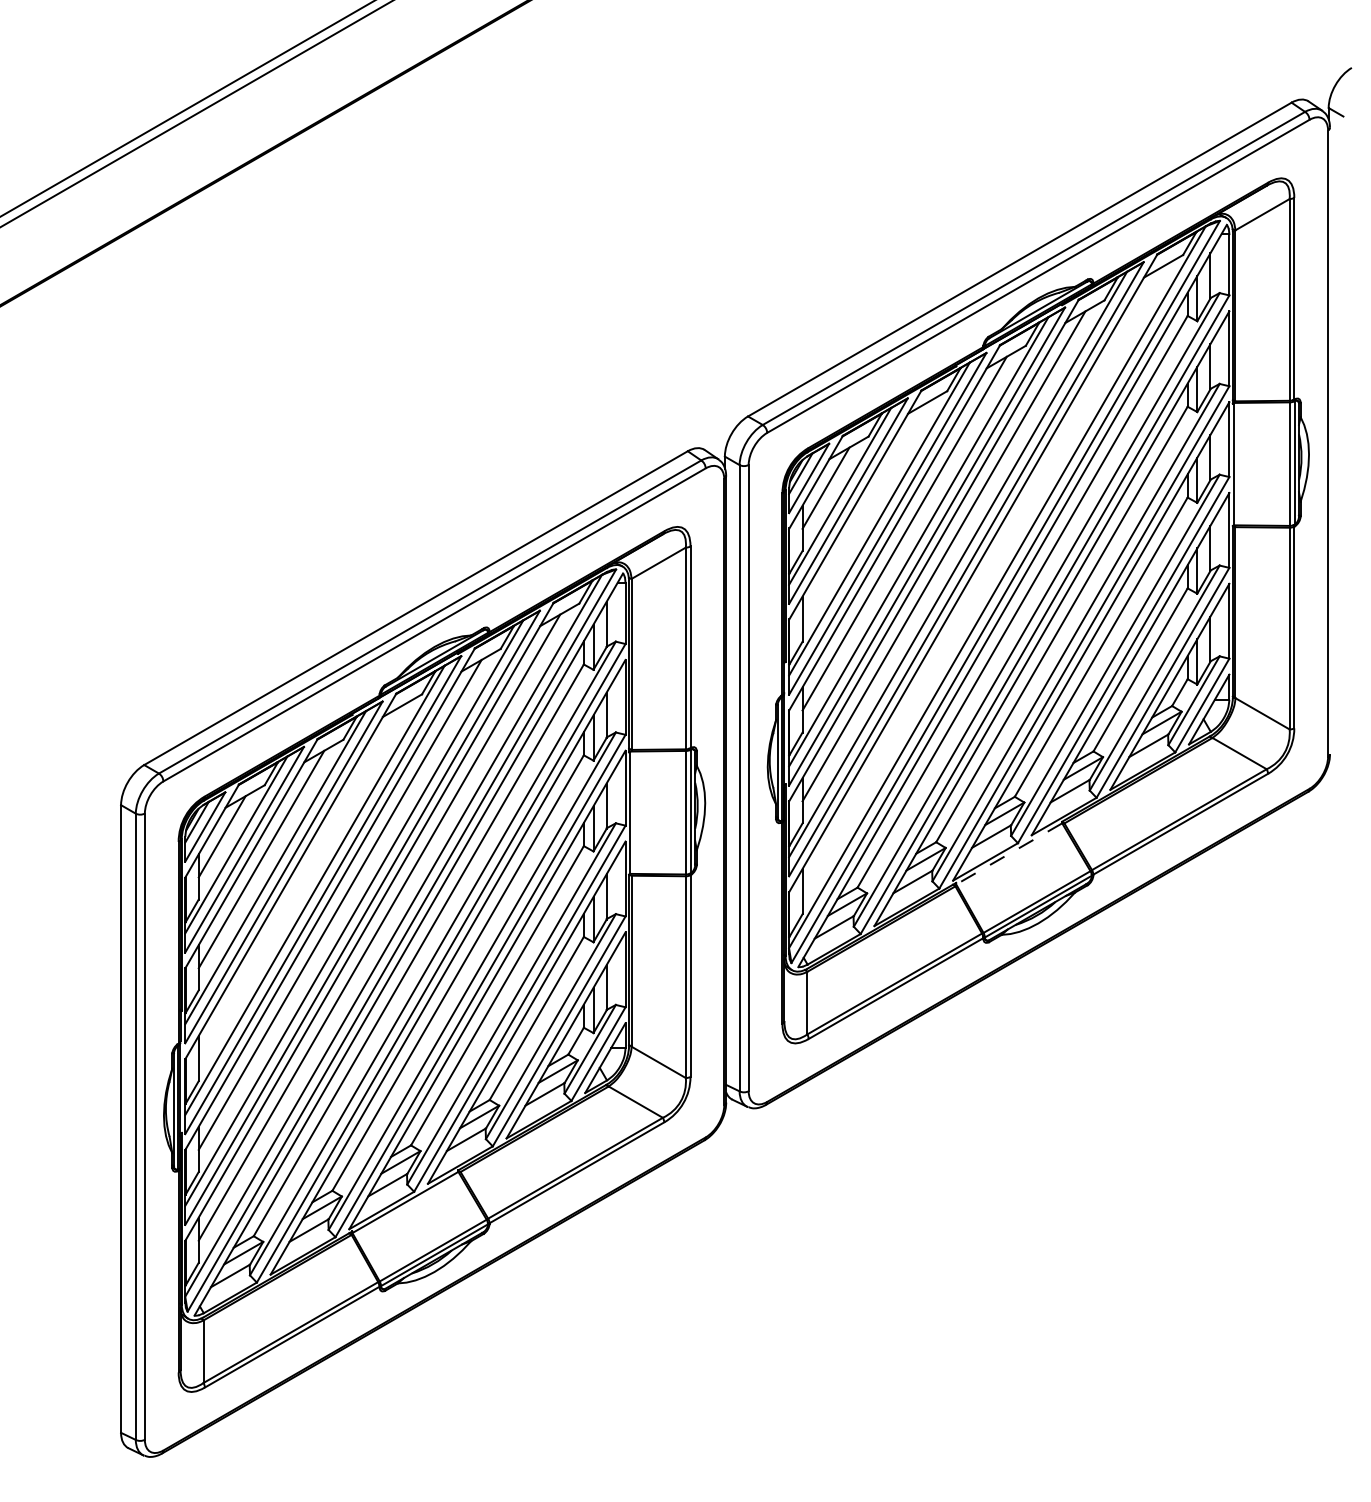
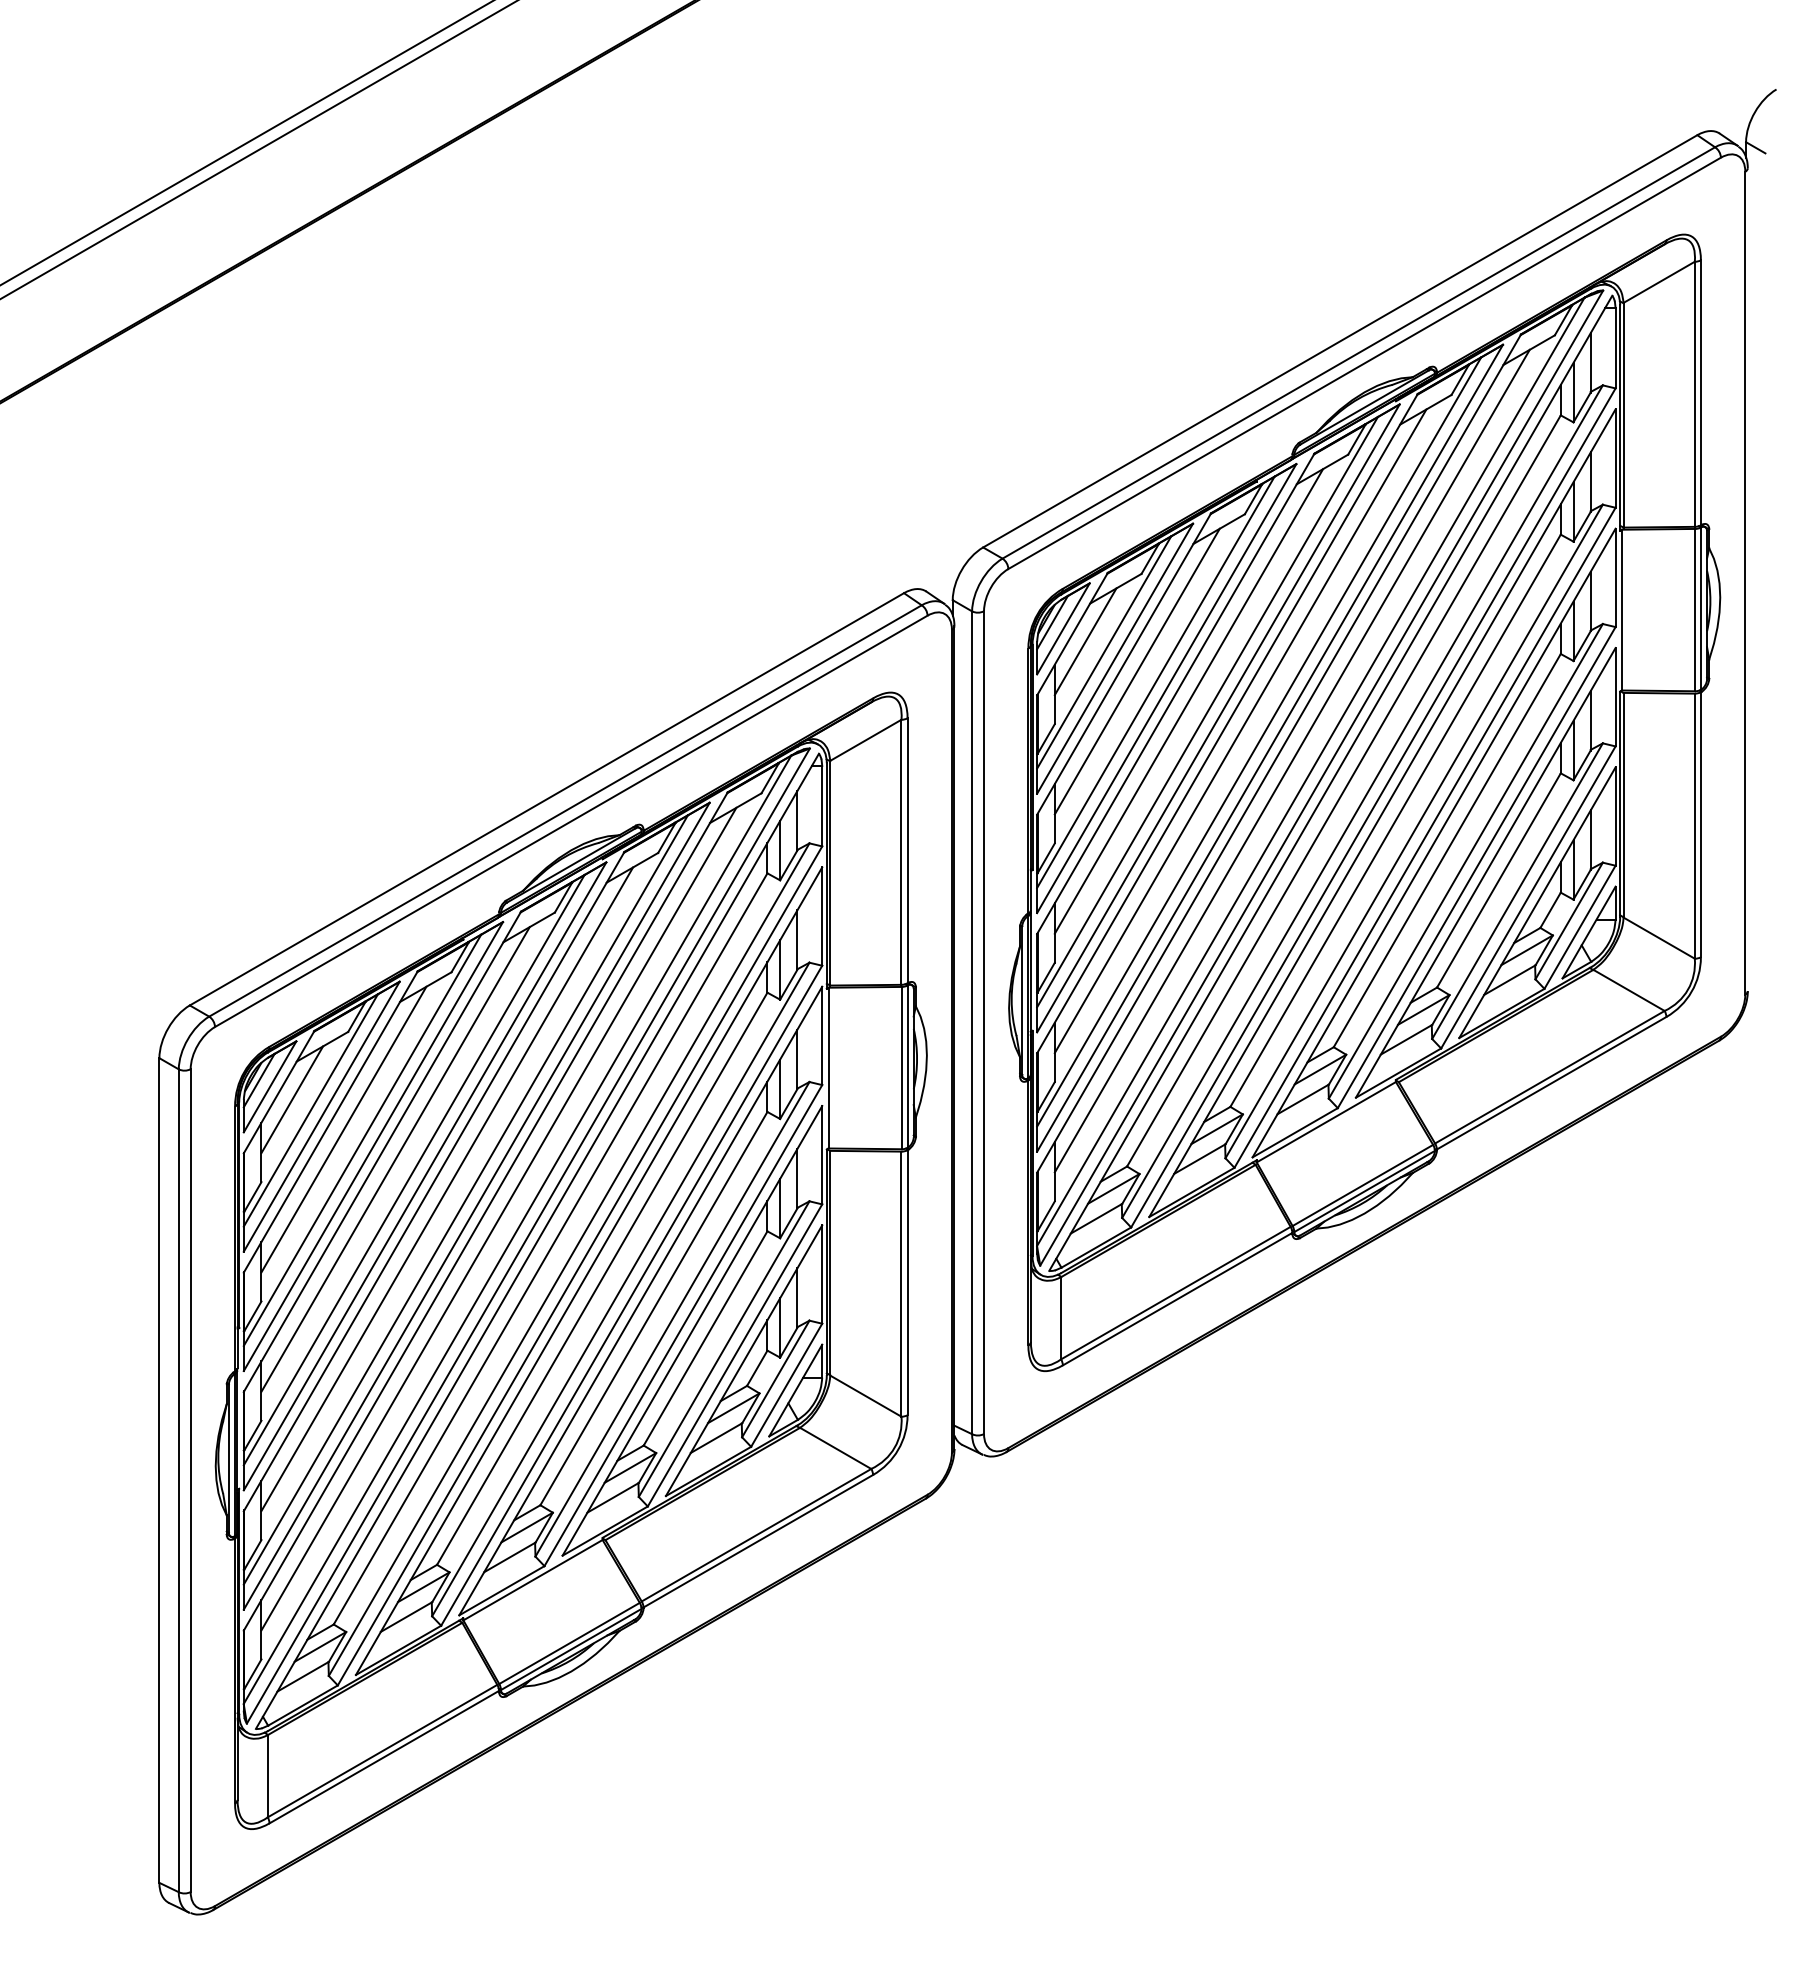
line: (864, 510) -> (1136, 671), added
line: (982, 578) -> (1291, 760), added
line: (1008, 854) -> (1325, 1122), dashed -> solid
line: (300, 882) -> (395, 1159), added

